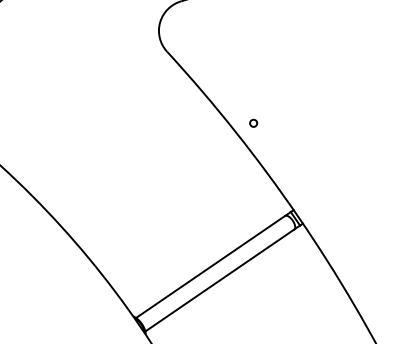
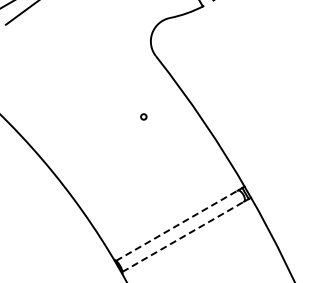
circle: (253, 122) -> (143, 116), moved
line: (211, 266) -> (177, 225), solid -> dashed
line: (220, 280) -> (183, 236), solid -> dashed

